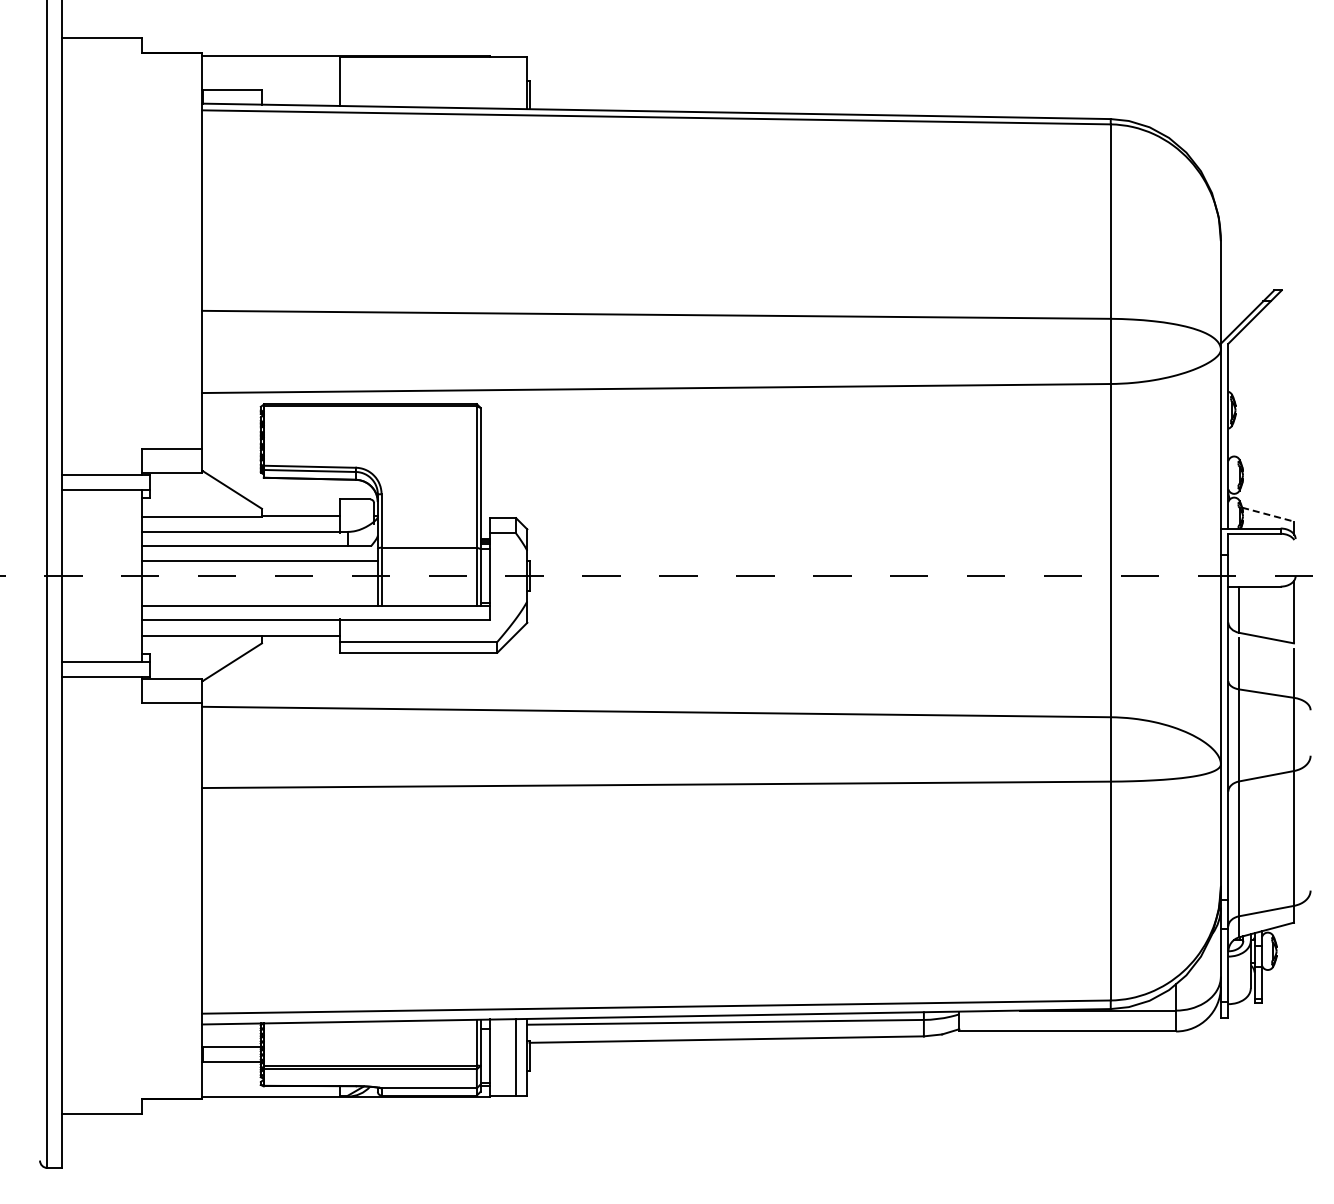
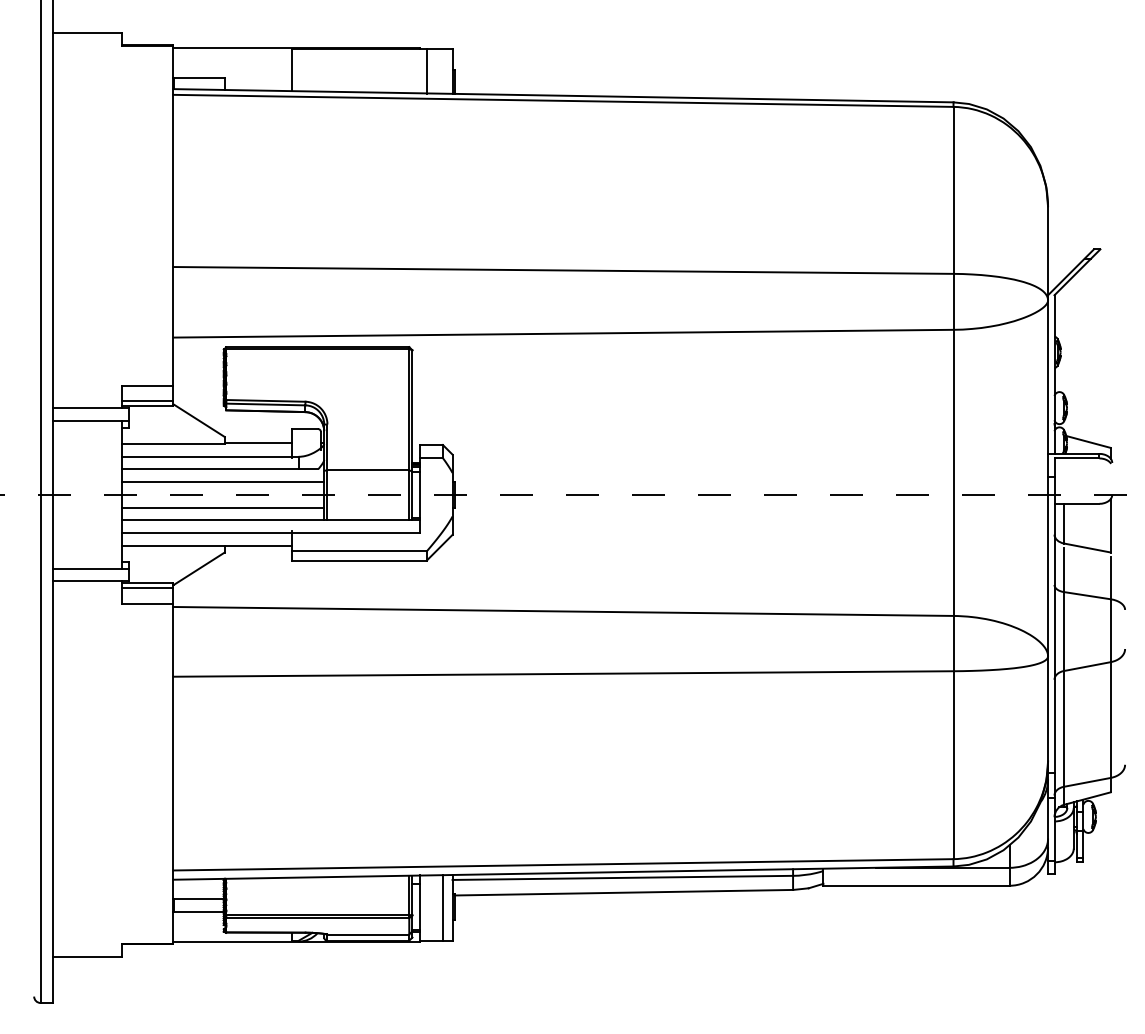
line: (497, 82) -> (426, 70), added
line: (172, 467) -> (147, 401), added
line: (1268, 514) -> (1088, 441), dashed -> solid
line: (259, 591) -> (222, 507), added
line: (172, 684) -> (147, 587), added

